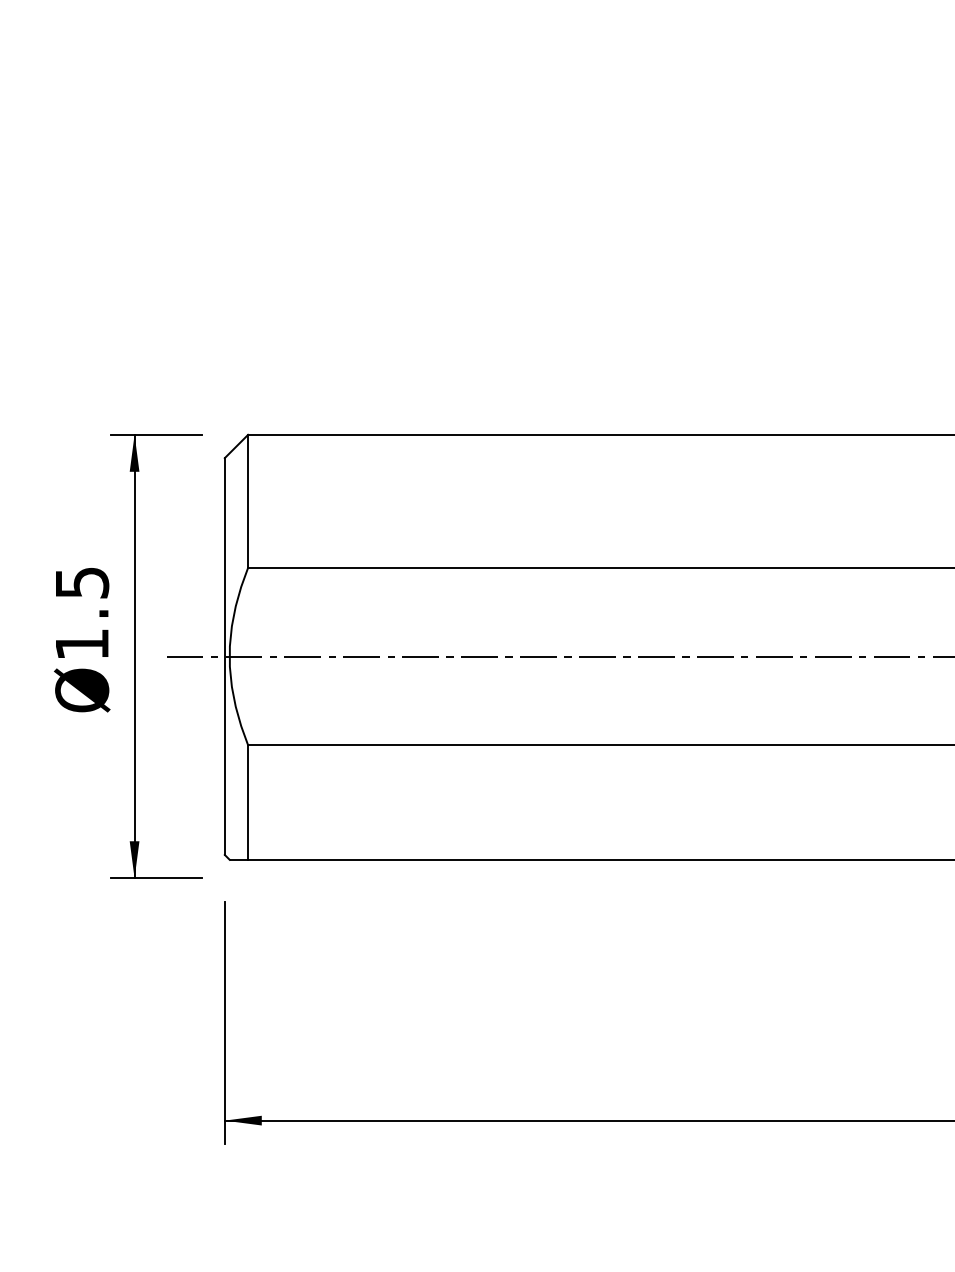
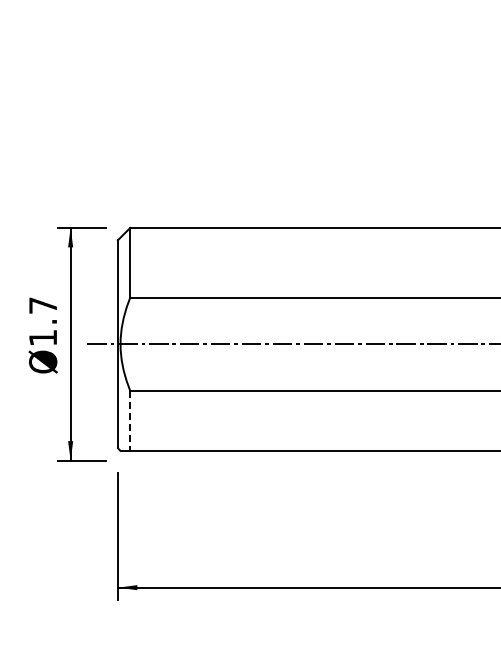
text: (82, 582) -> (43, 305), Ø1.5 -> Ø1.7
line: (248, 803) -> (130, 421), solid -> dashed

